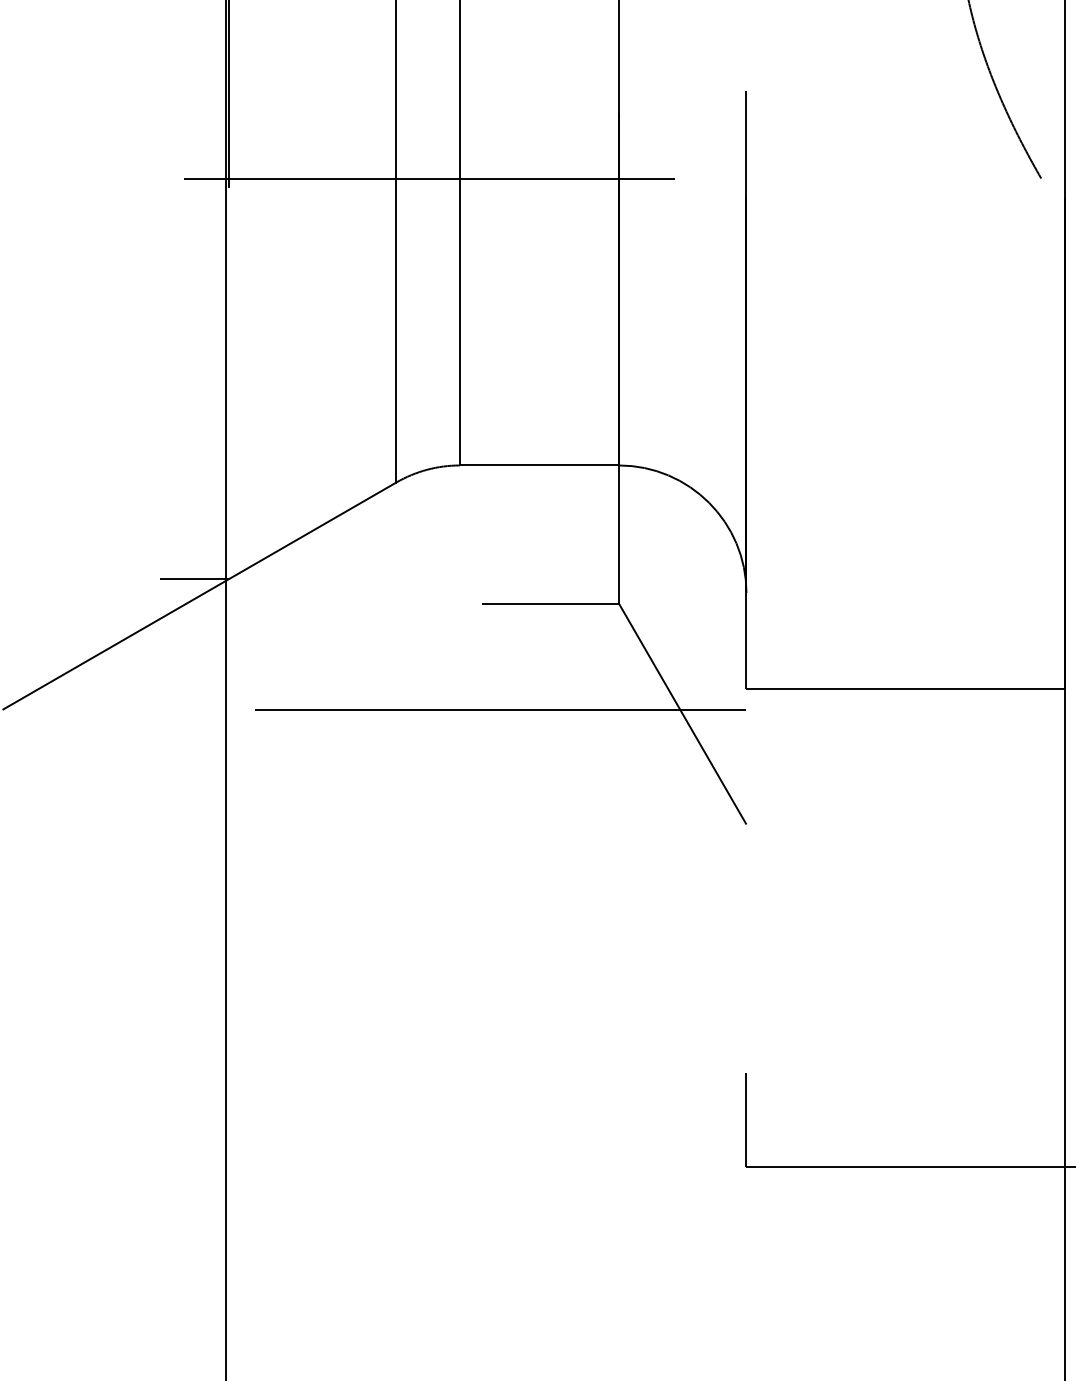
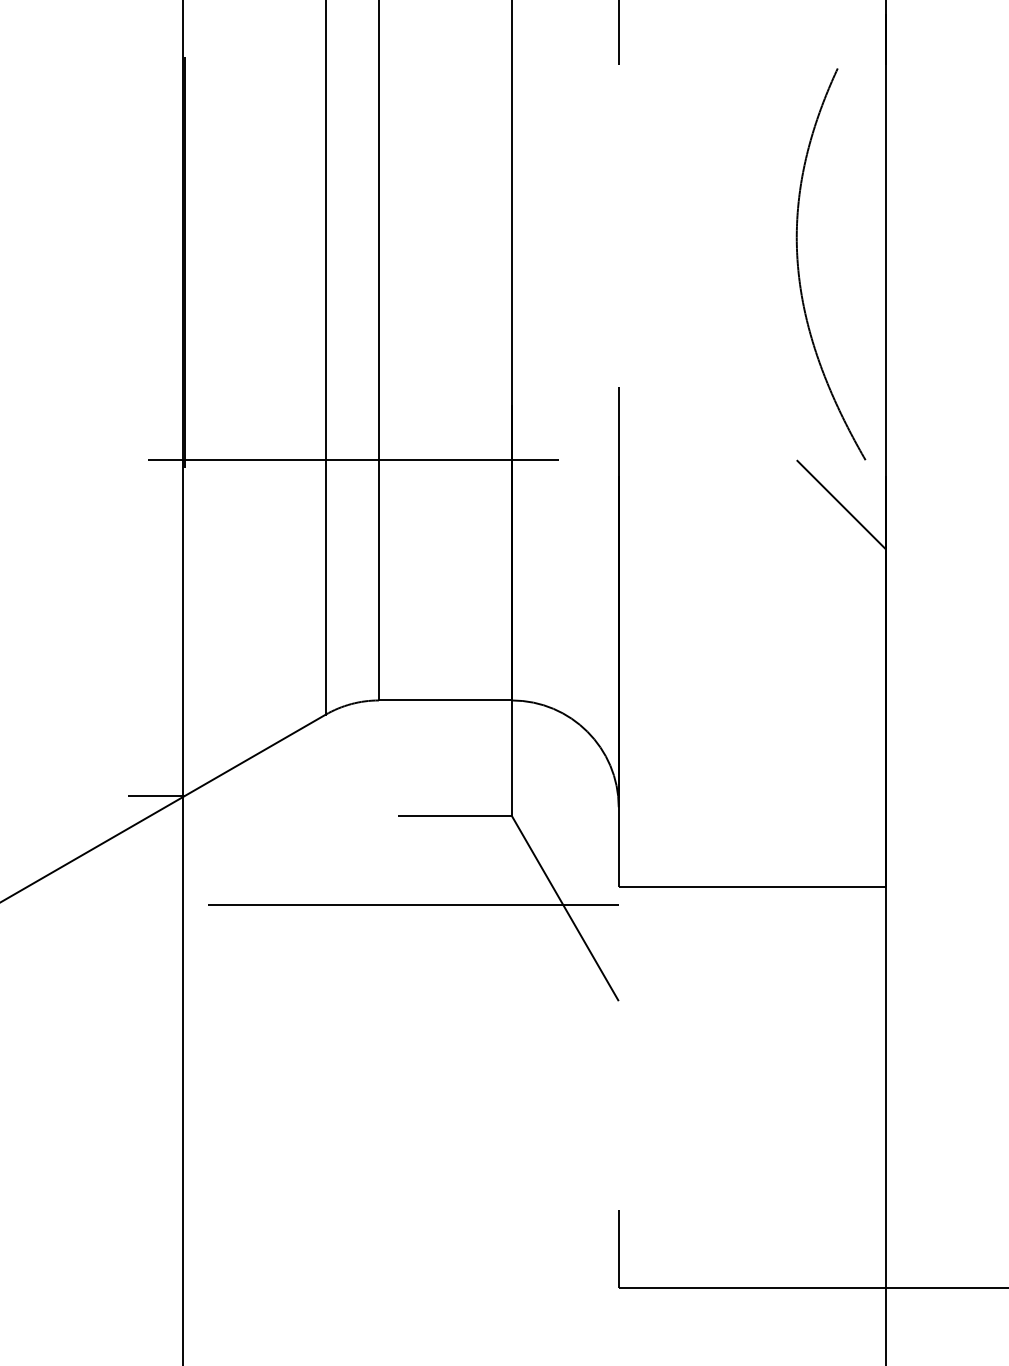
line: (1011, 231) -> (840, 504), added

